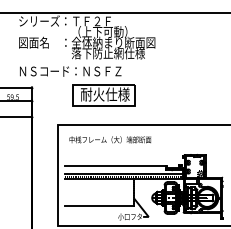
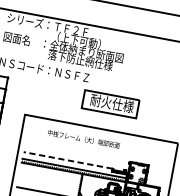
part: (103, 95) -> (110, 104), moved
text: (110, 139) -> (84, 138), moved
line: (115, 166) -> (68, 160), solid -> dashed

